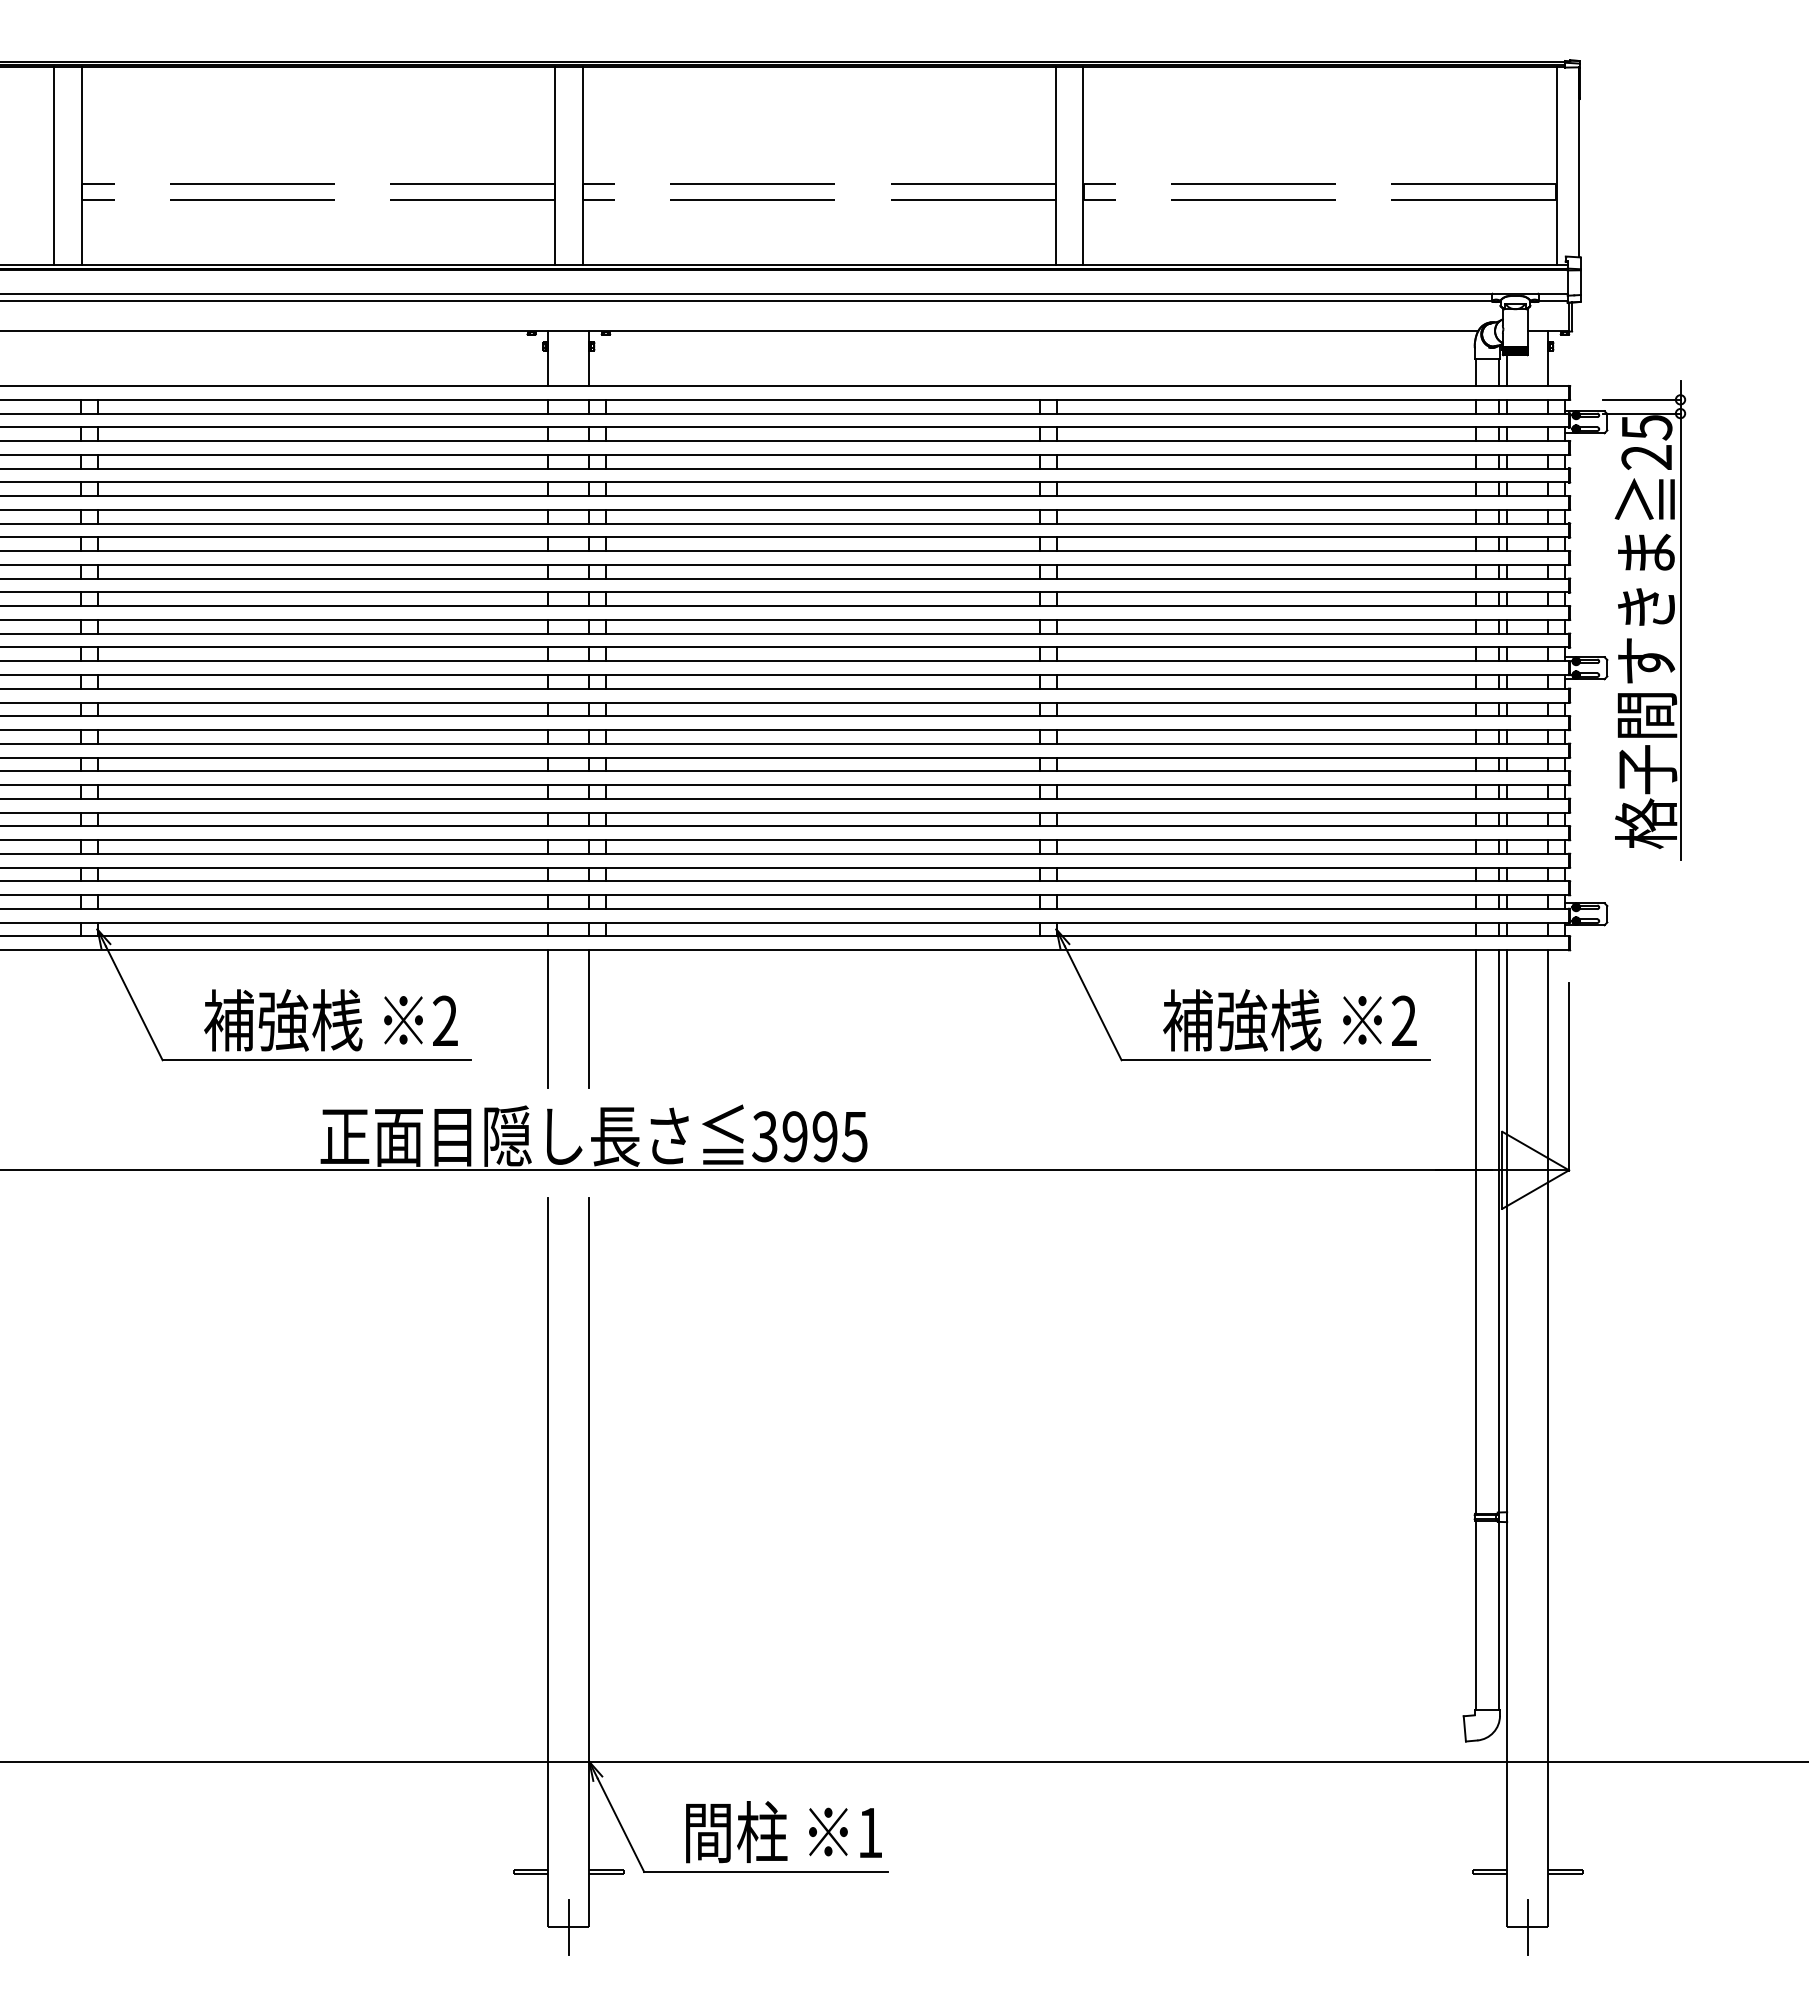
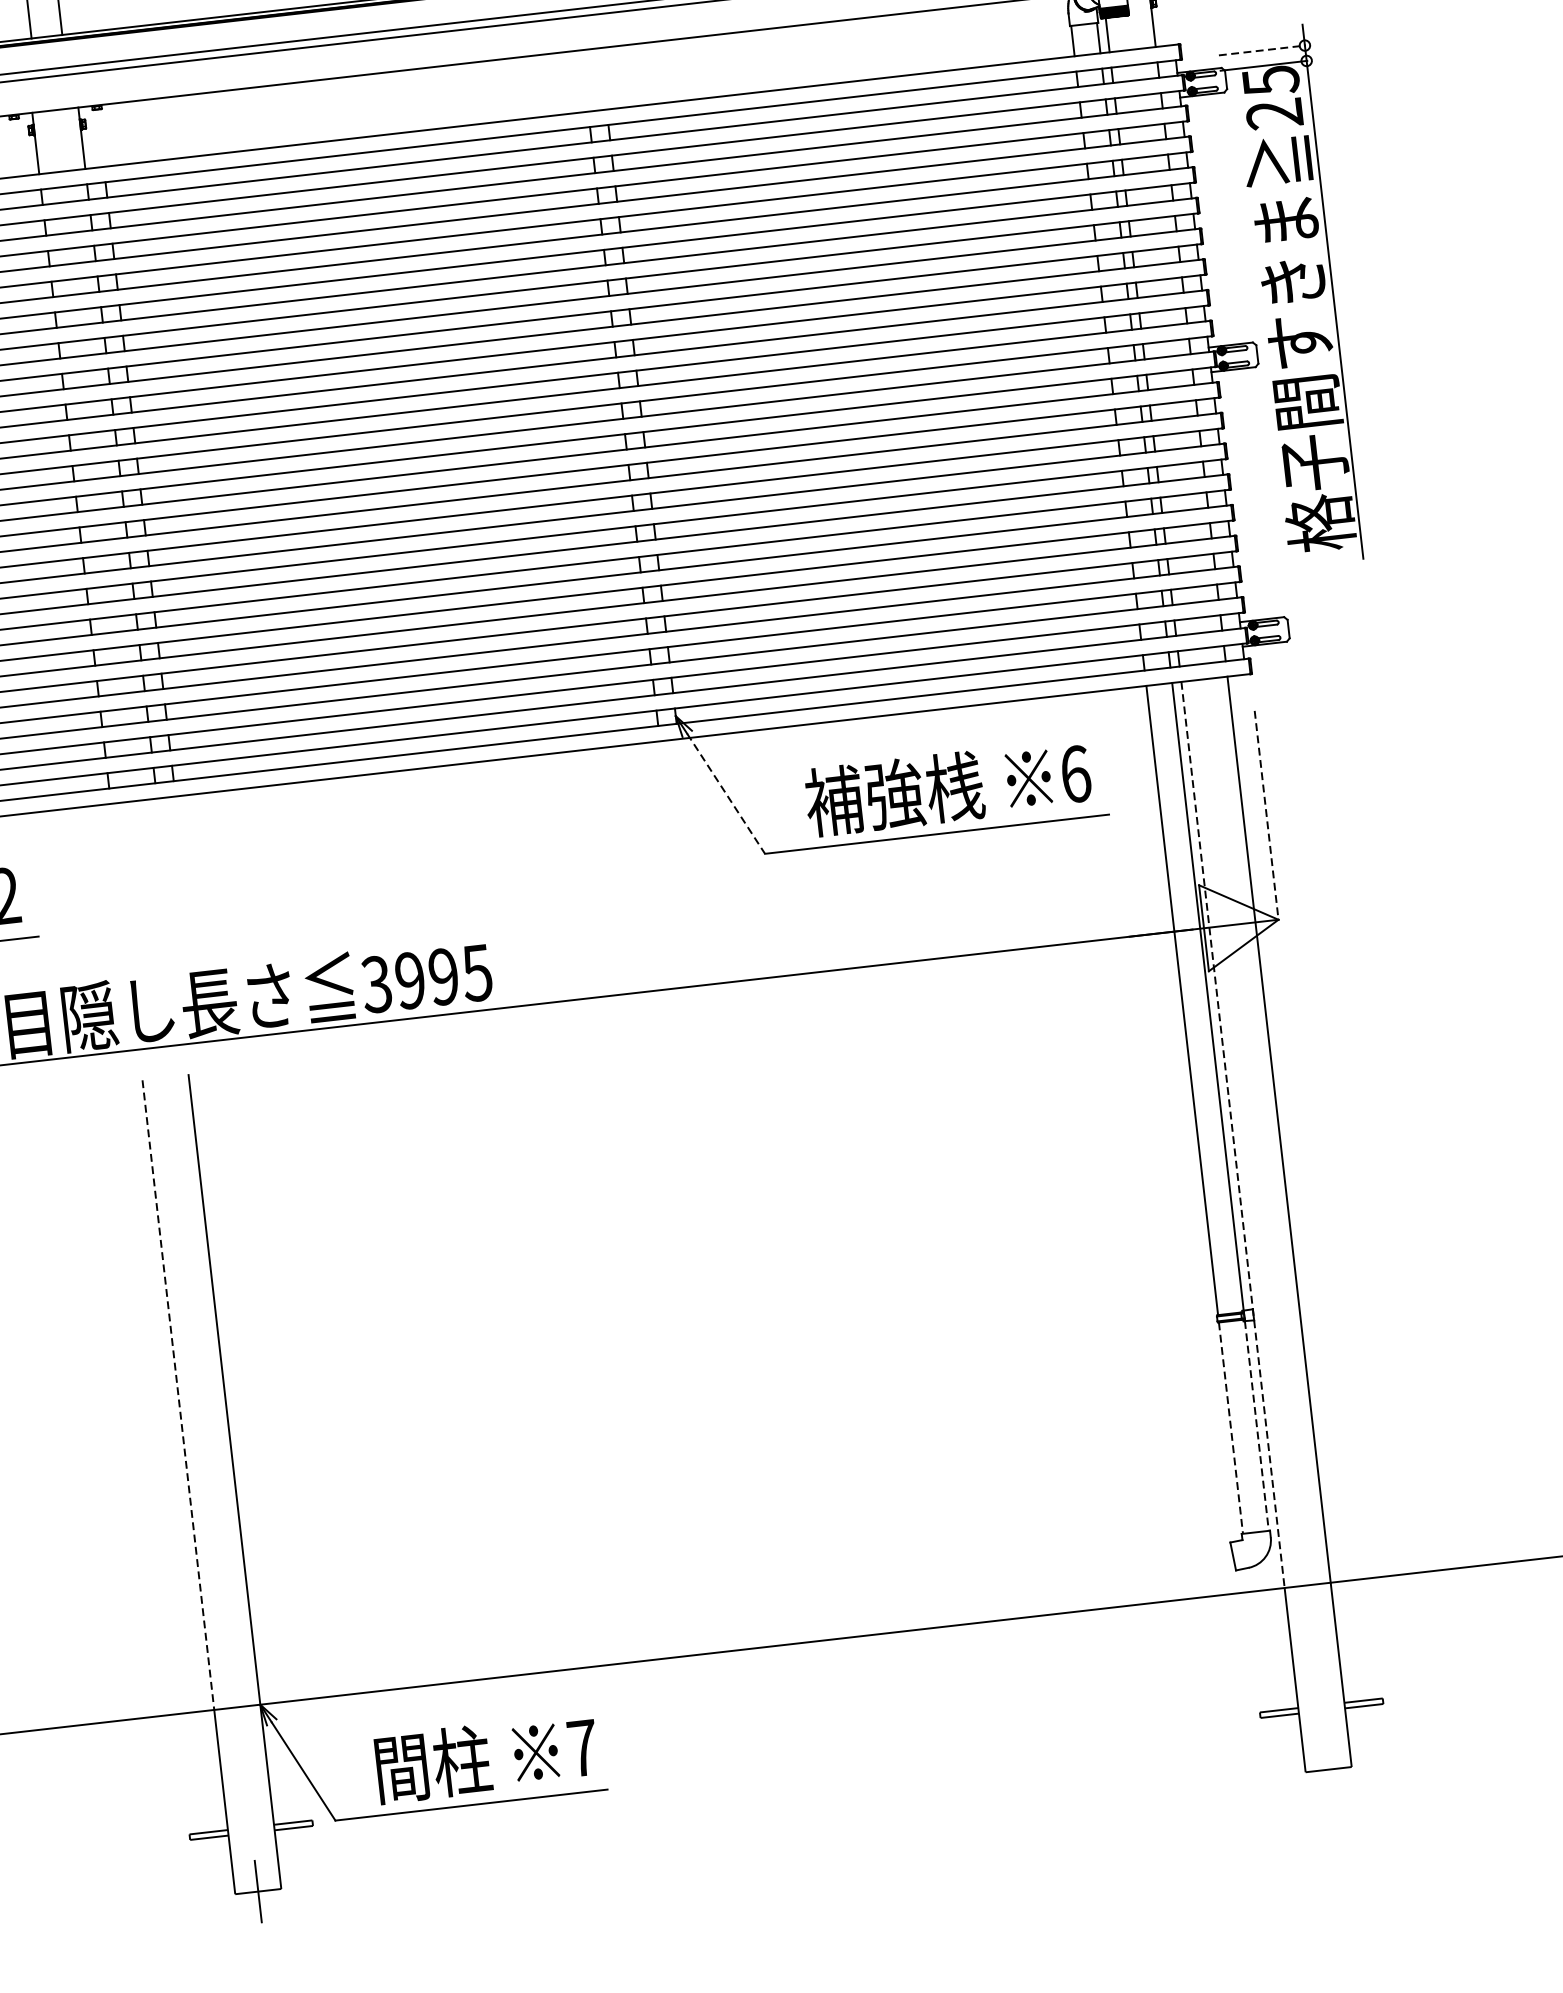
line: (1642, 399) -> (1262, 50), solid -> dashed
line: (1093, 1003) -> (726, 794), solid -> dashed
line: (548, 1018) -> (120, 880), removed
line: (589, 1018) -> (165, 874), removed
text: (1404, 1020) -> (1075, 773), 2 -> 6
line: (1569, 1077) -> (1267, 816), solid -> dashed
line: (1507, 1356) -> (1233, 1135), solid -> dashed
line: (548, 1480) -> (178, 1395), solid -> dashed
line: (1475, 1615) -> (1230, 1428), solid -> dashed
line: (1498, 1615) -> (1256, 1425), solid -> dashed
text: (870, 1832) -> (582, 1747), 1 -> 7
line: (1527, 1926) -> (1328, 1769), removed

